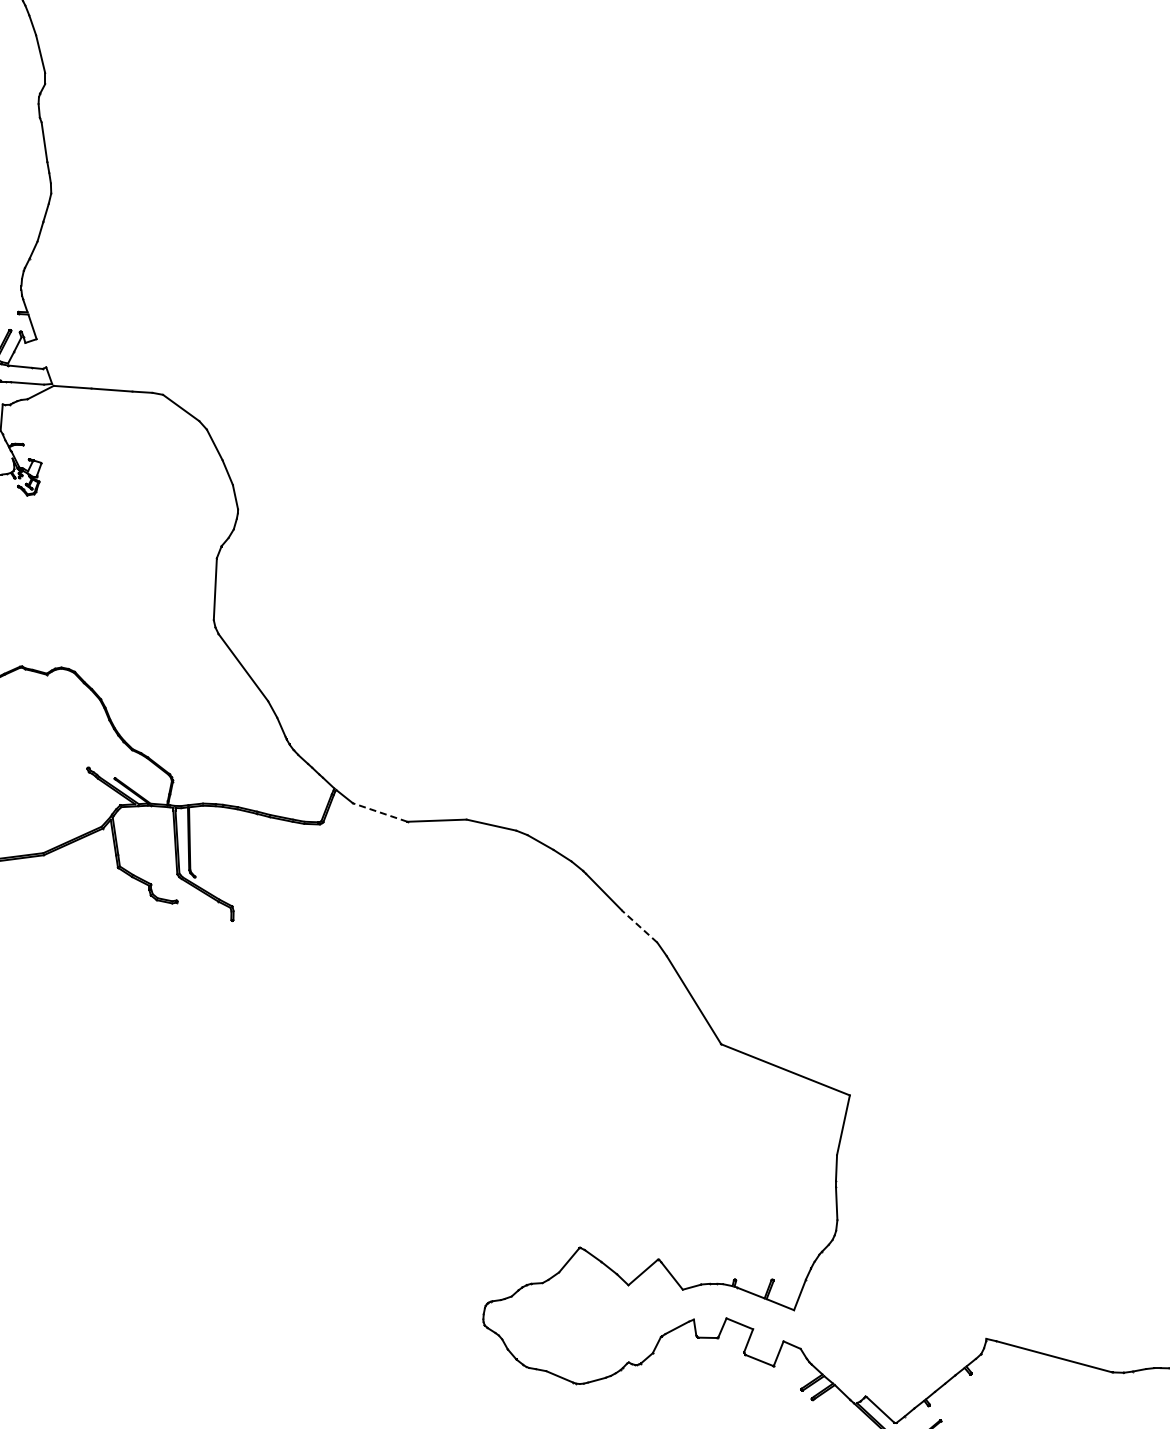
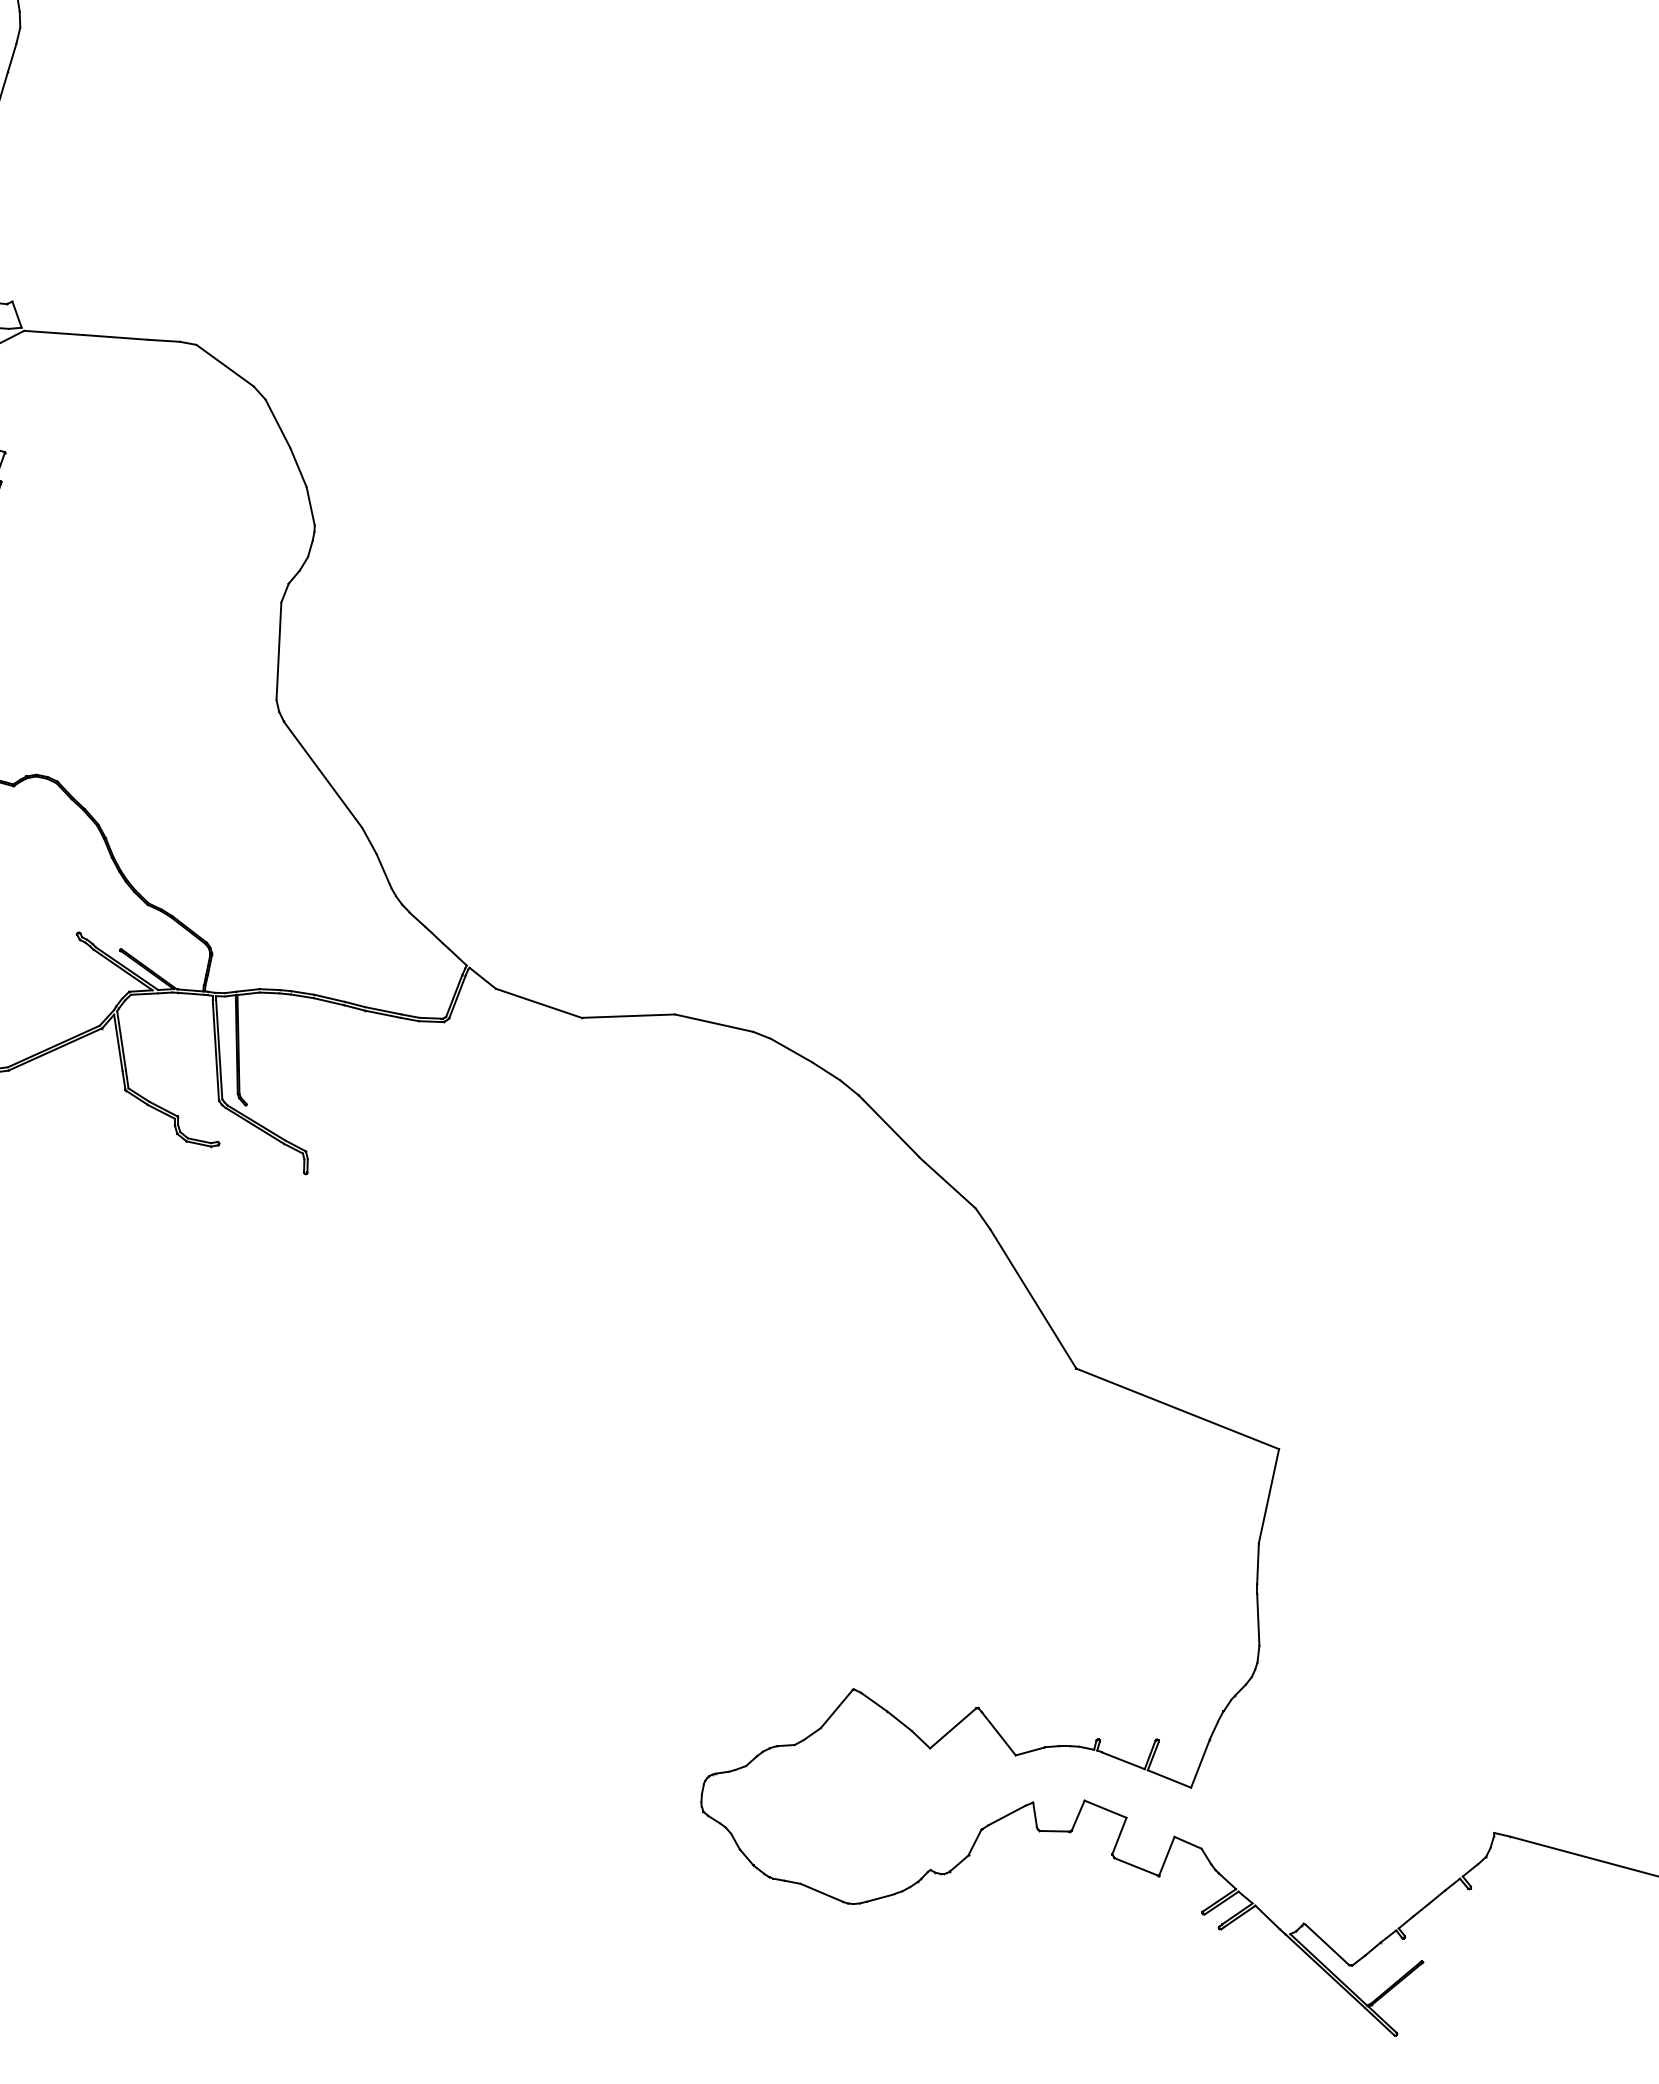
line: (380, 812) -> (539, 1003), dashed -> solid
line: (639, 926) -> (947, 1182), dashed -> solid

